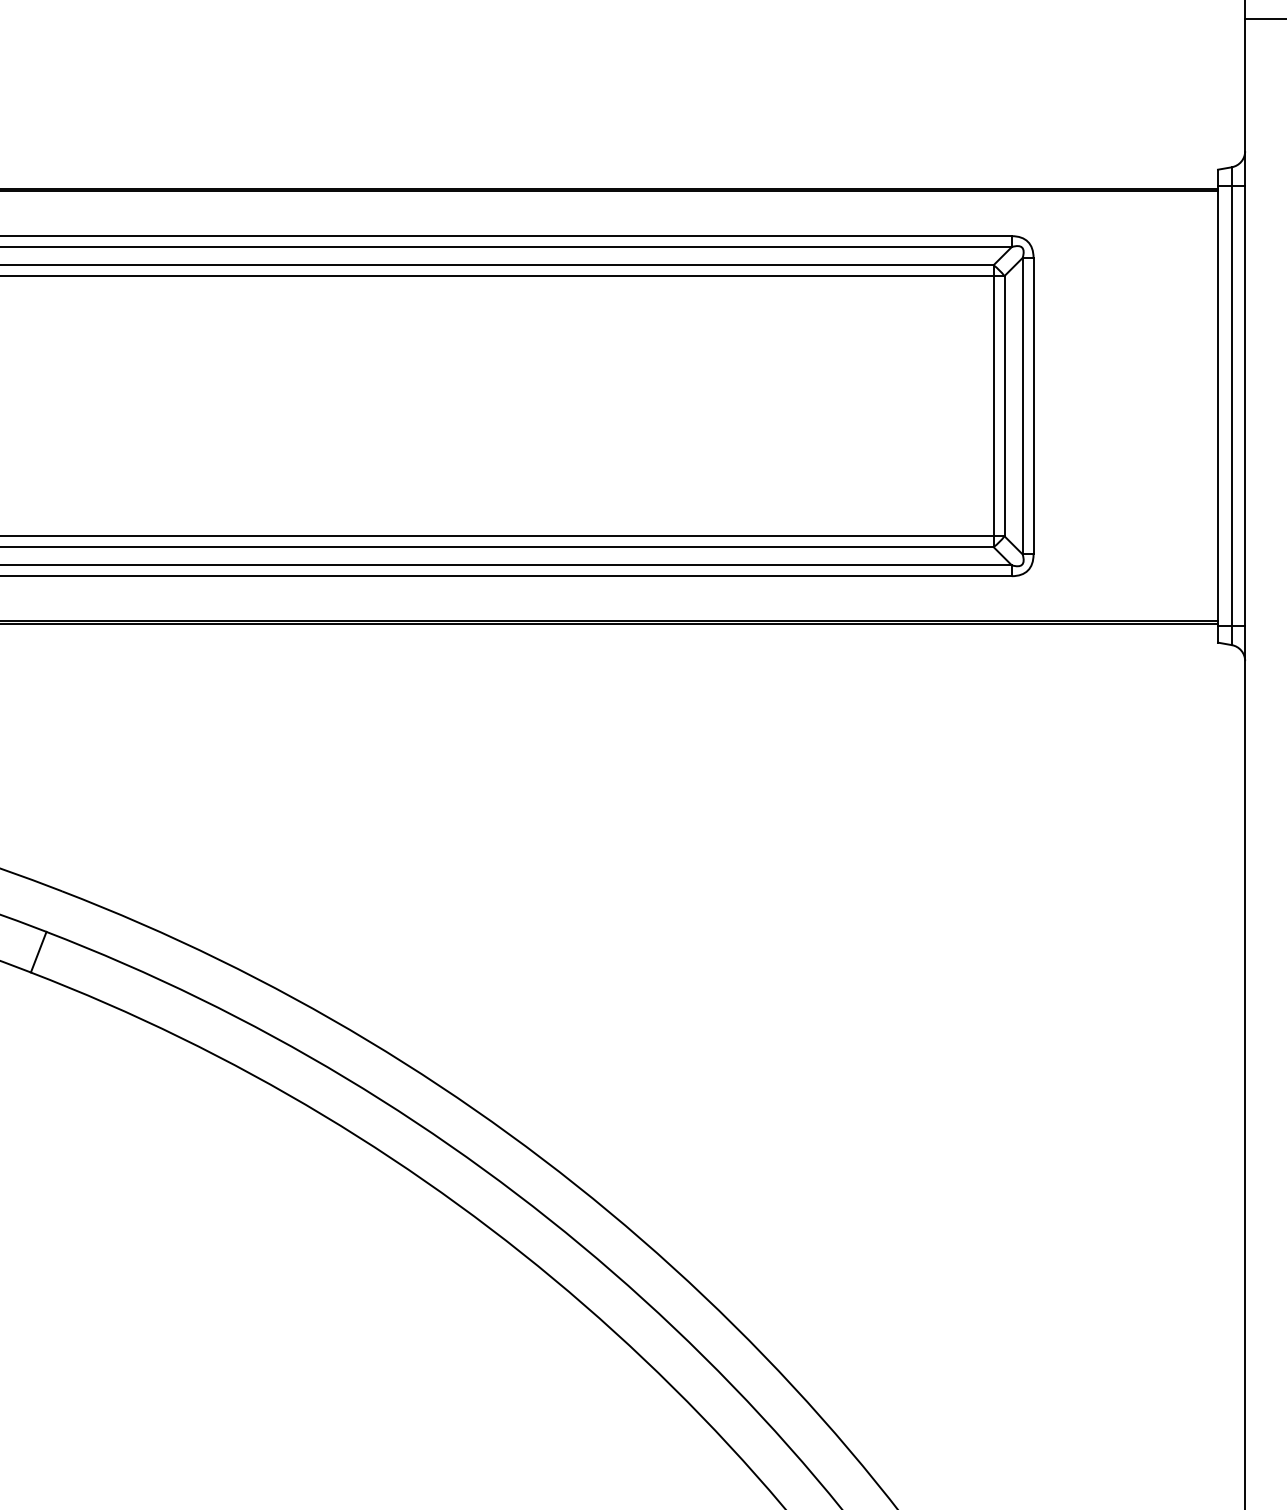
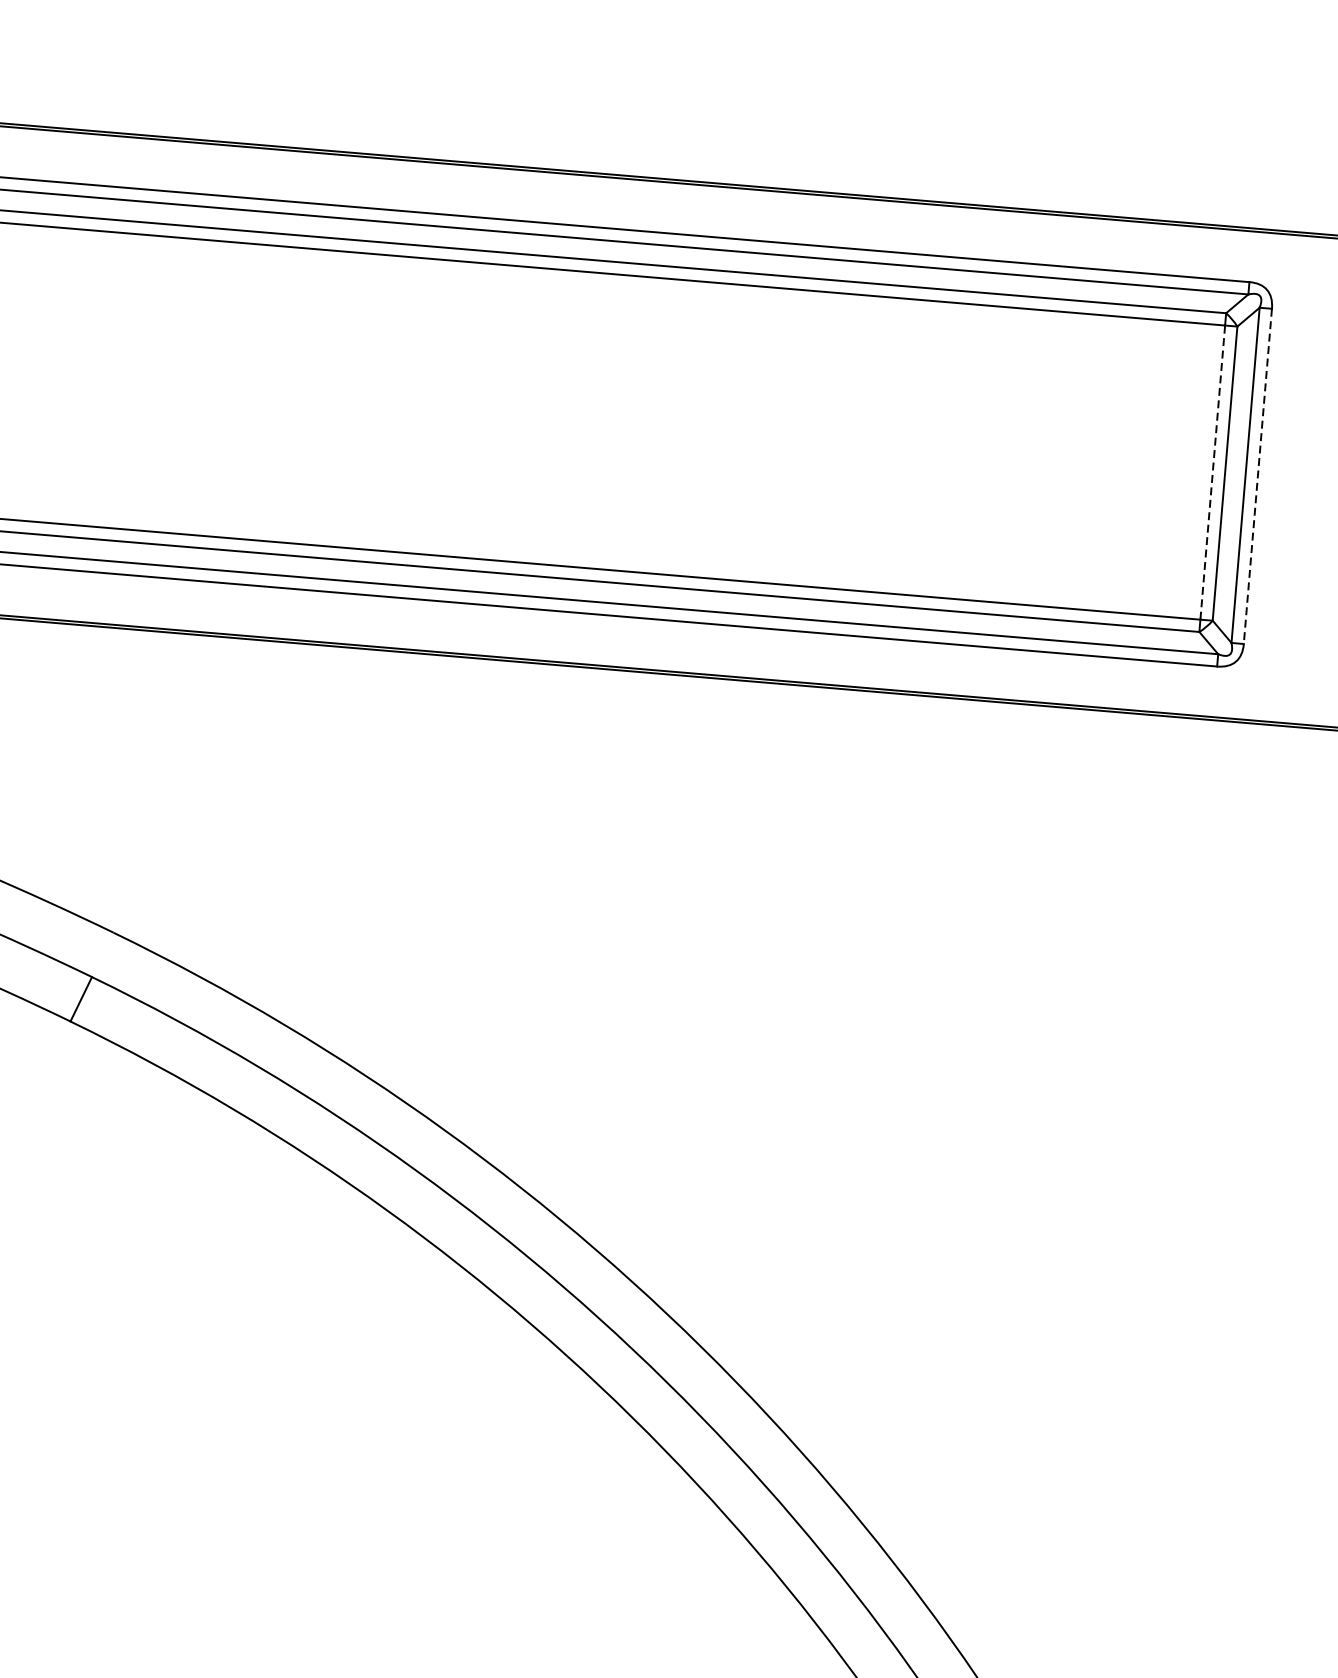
line: (993, 405) -> (1212, 471), solid -> dashed
line: (1033, 406) -> (1257, 476), solid -> dashed

